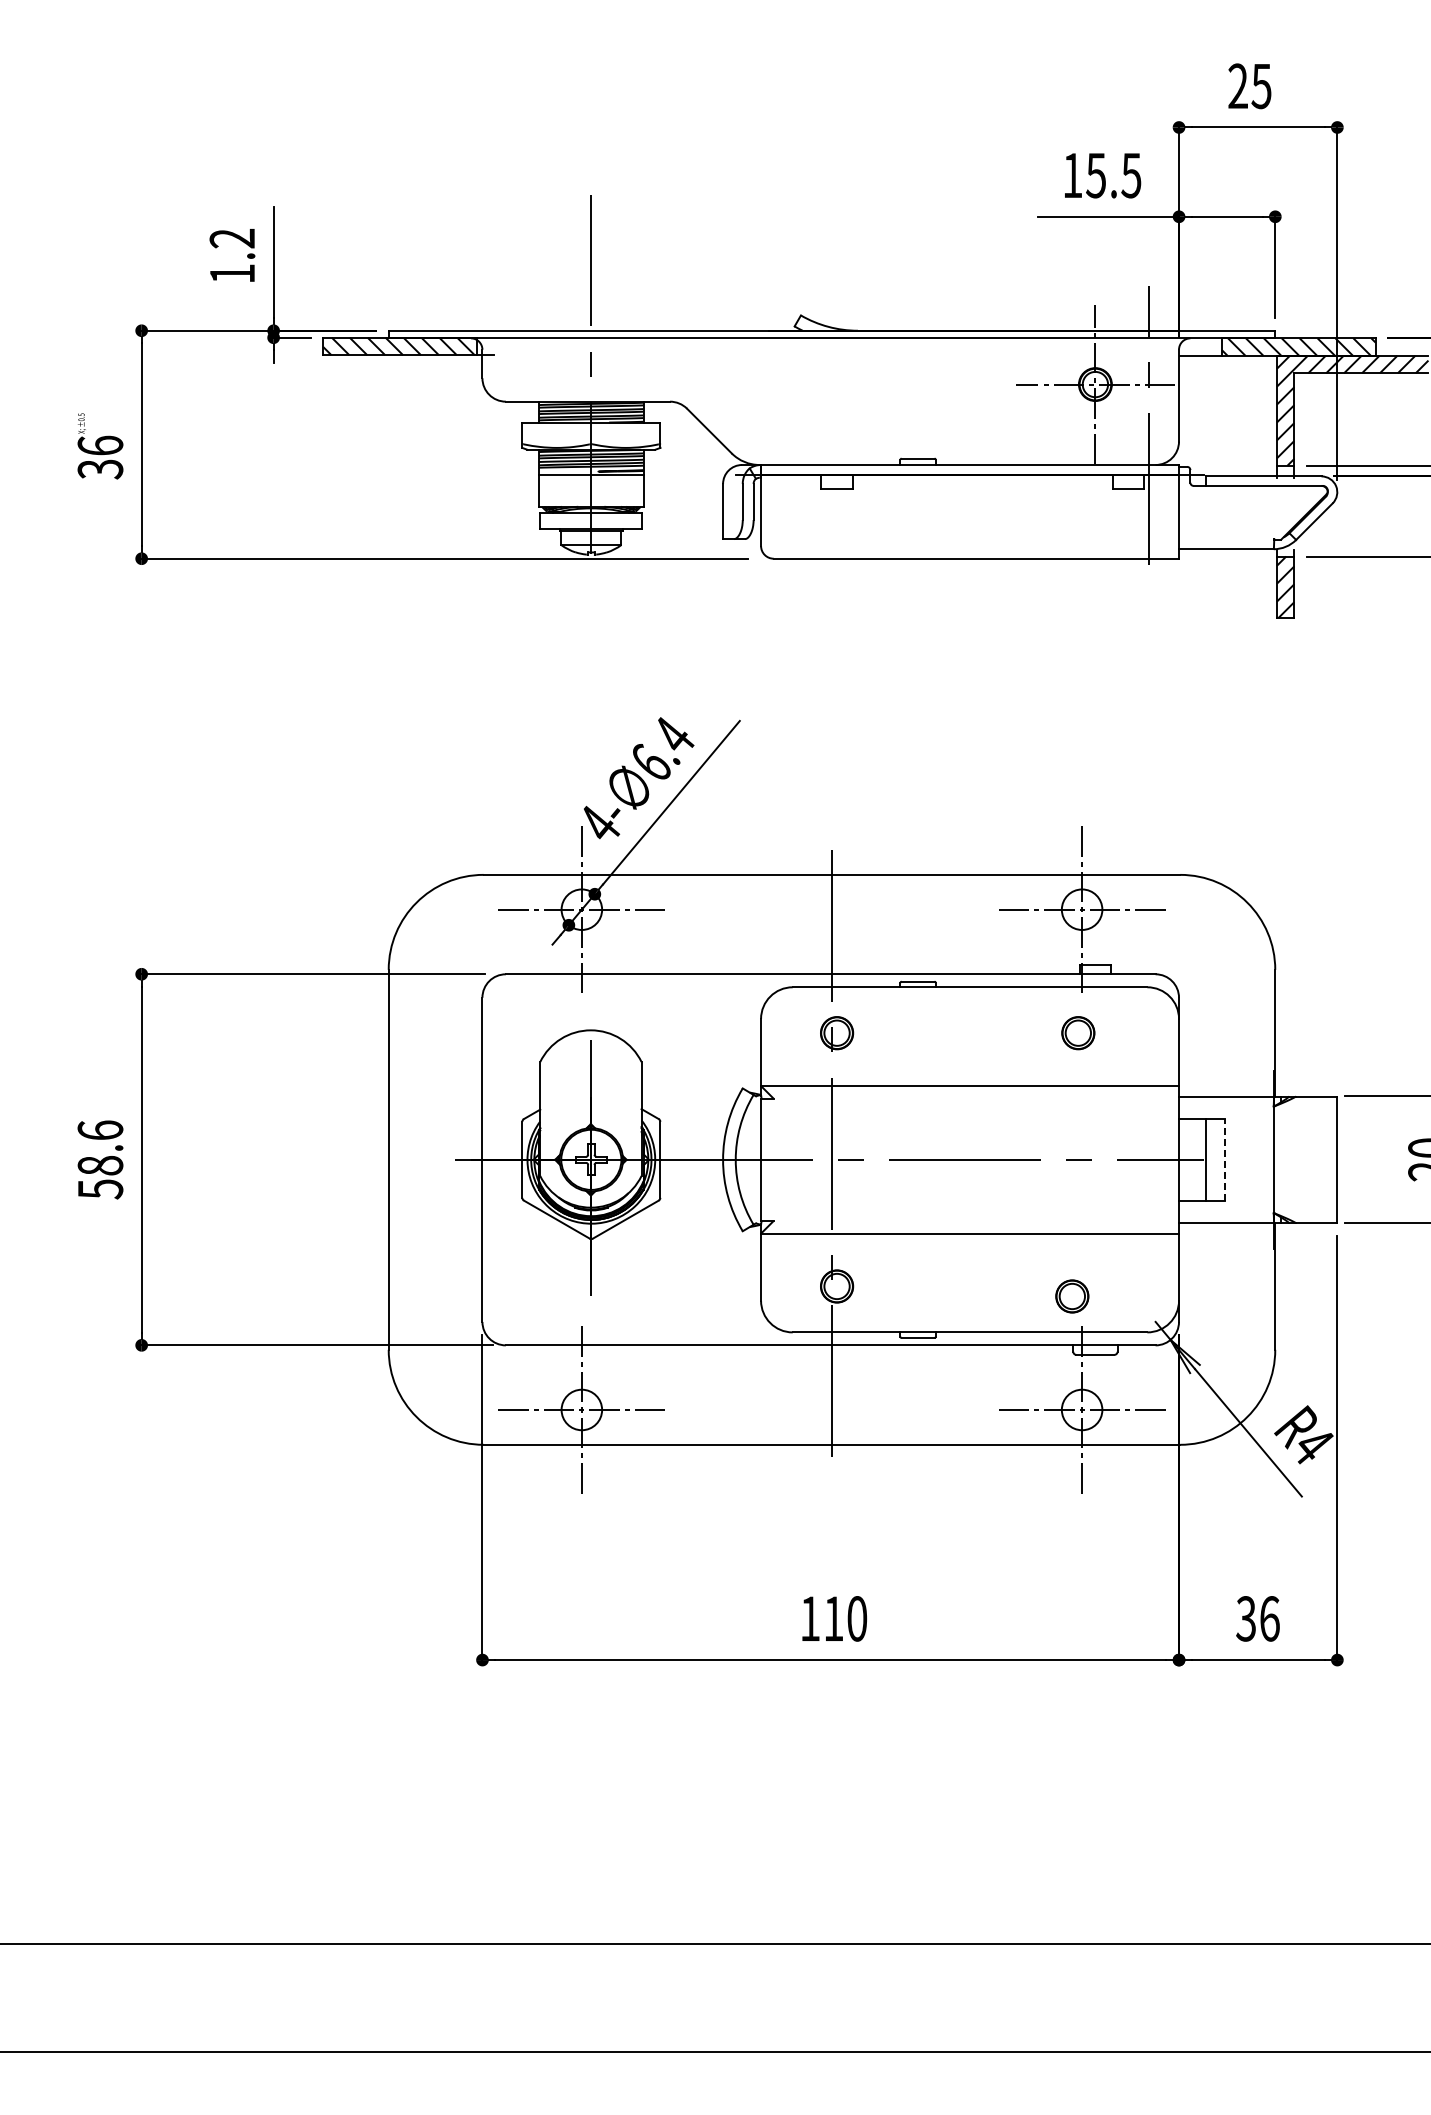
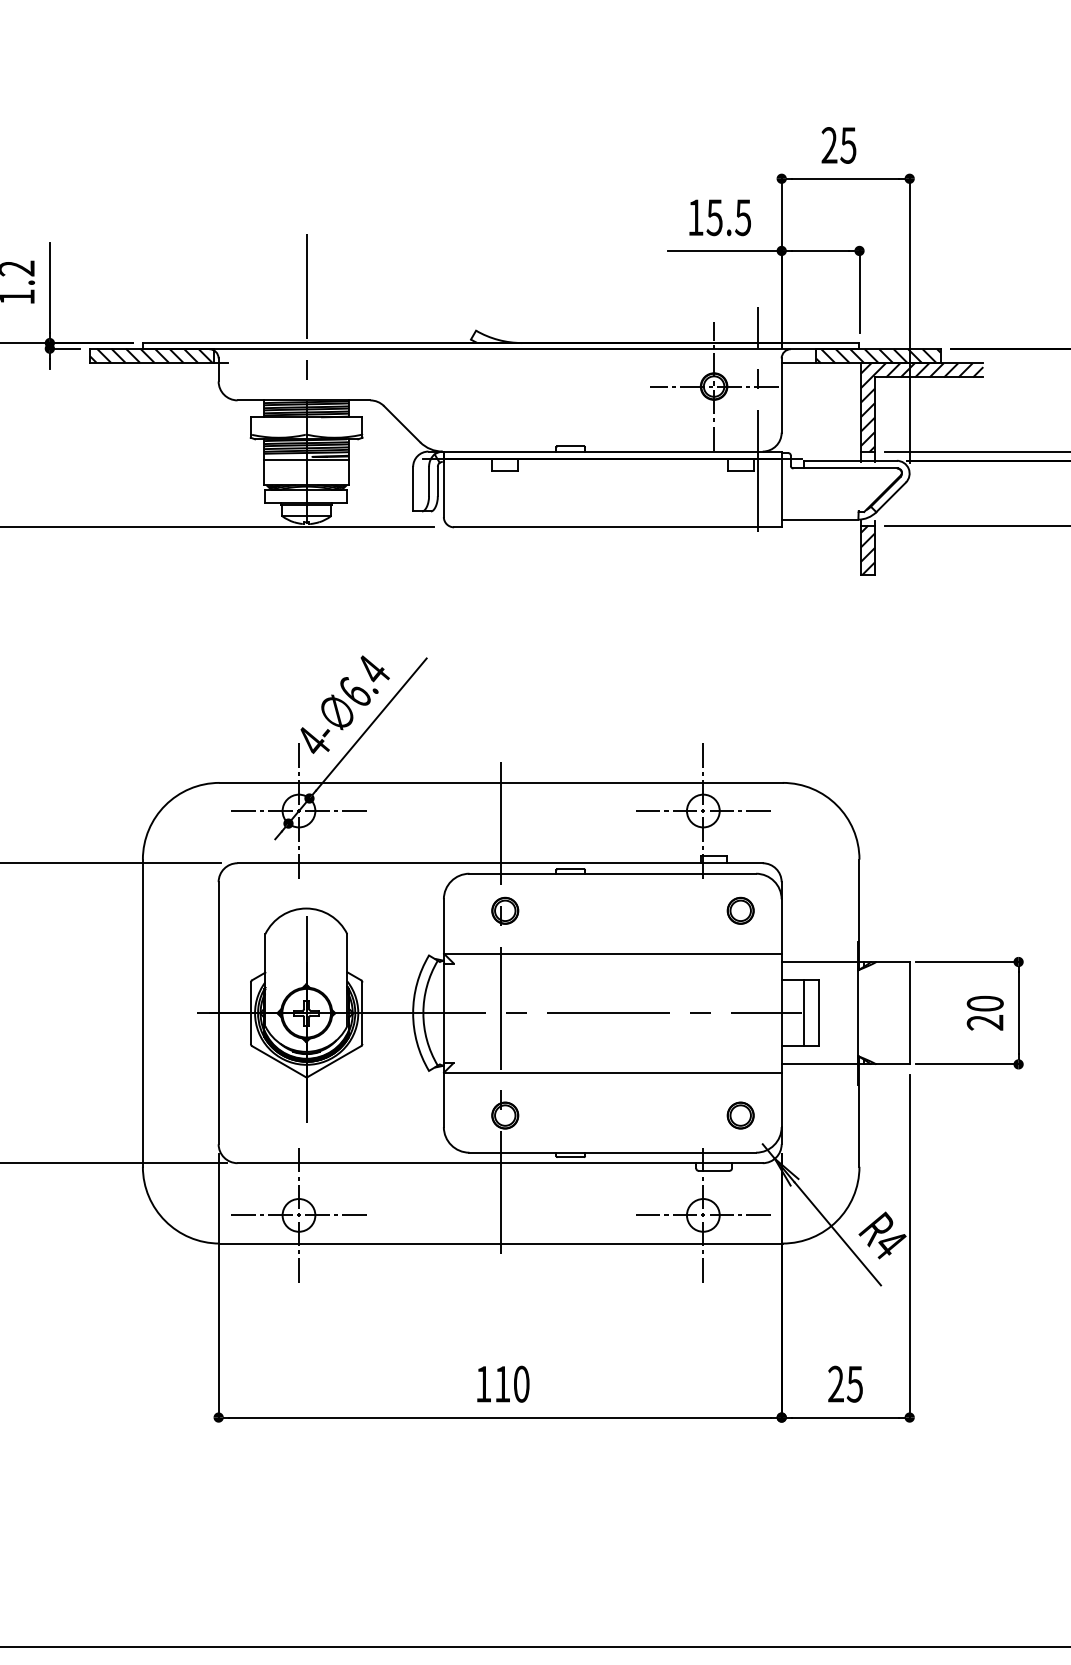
part: (1078, 1033) -> (740, 911), moved
line: (1225, 1159) -> (819, 1012), dashed -> solid
part: (1072, 1296) -> (740, 1115), moved
text: (1257, 1618) -> (845, 1383), 36 -> 25

